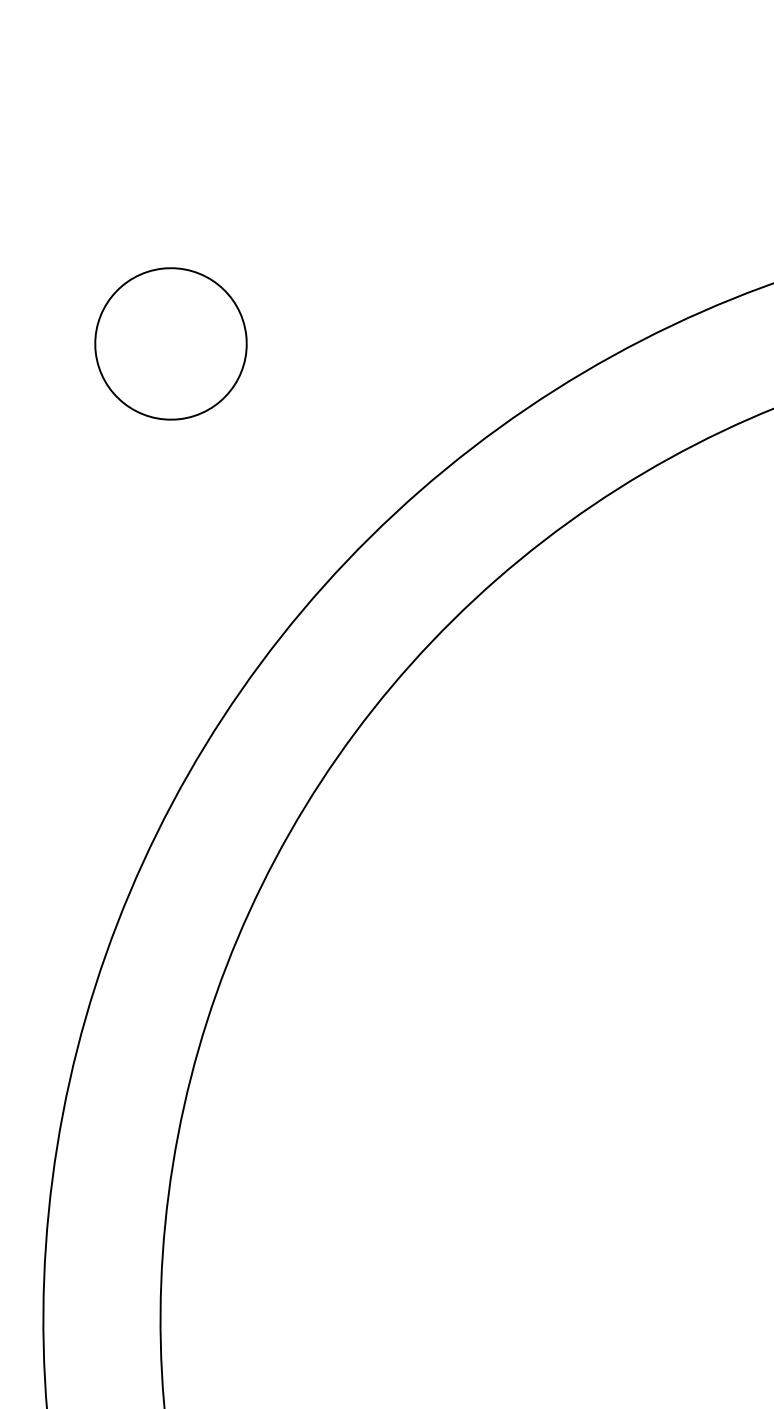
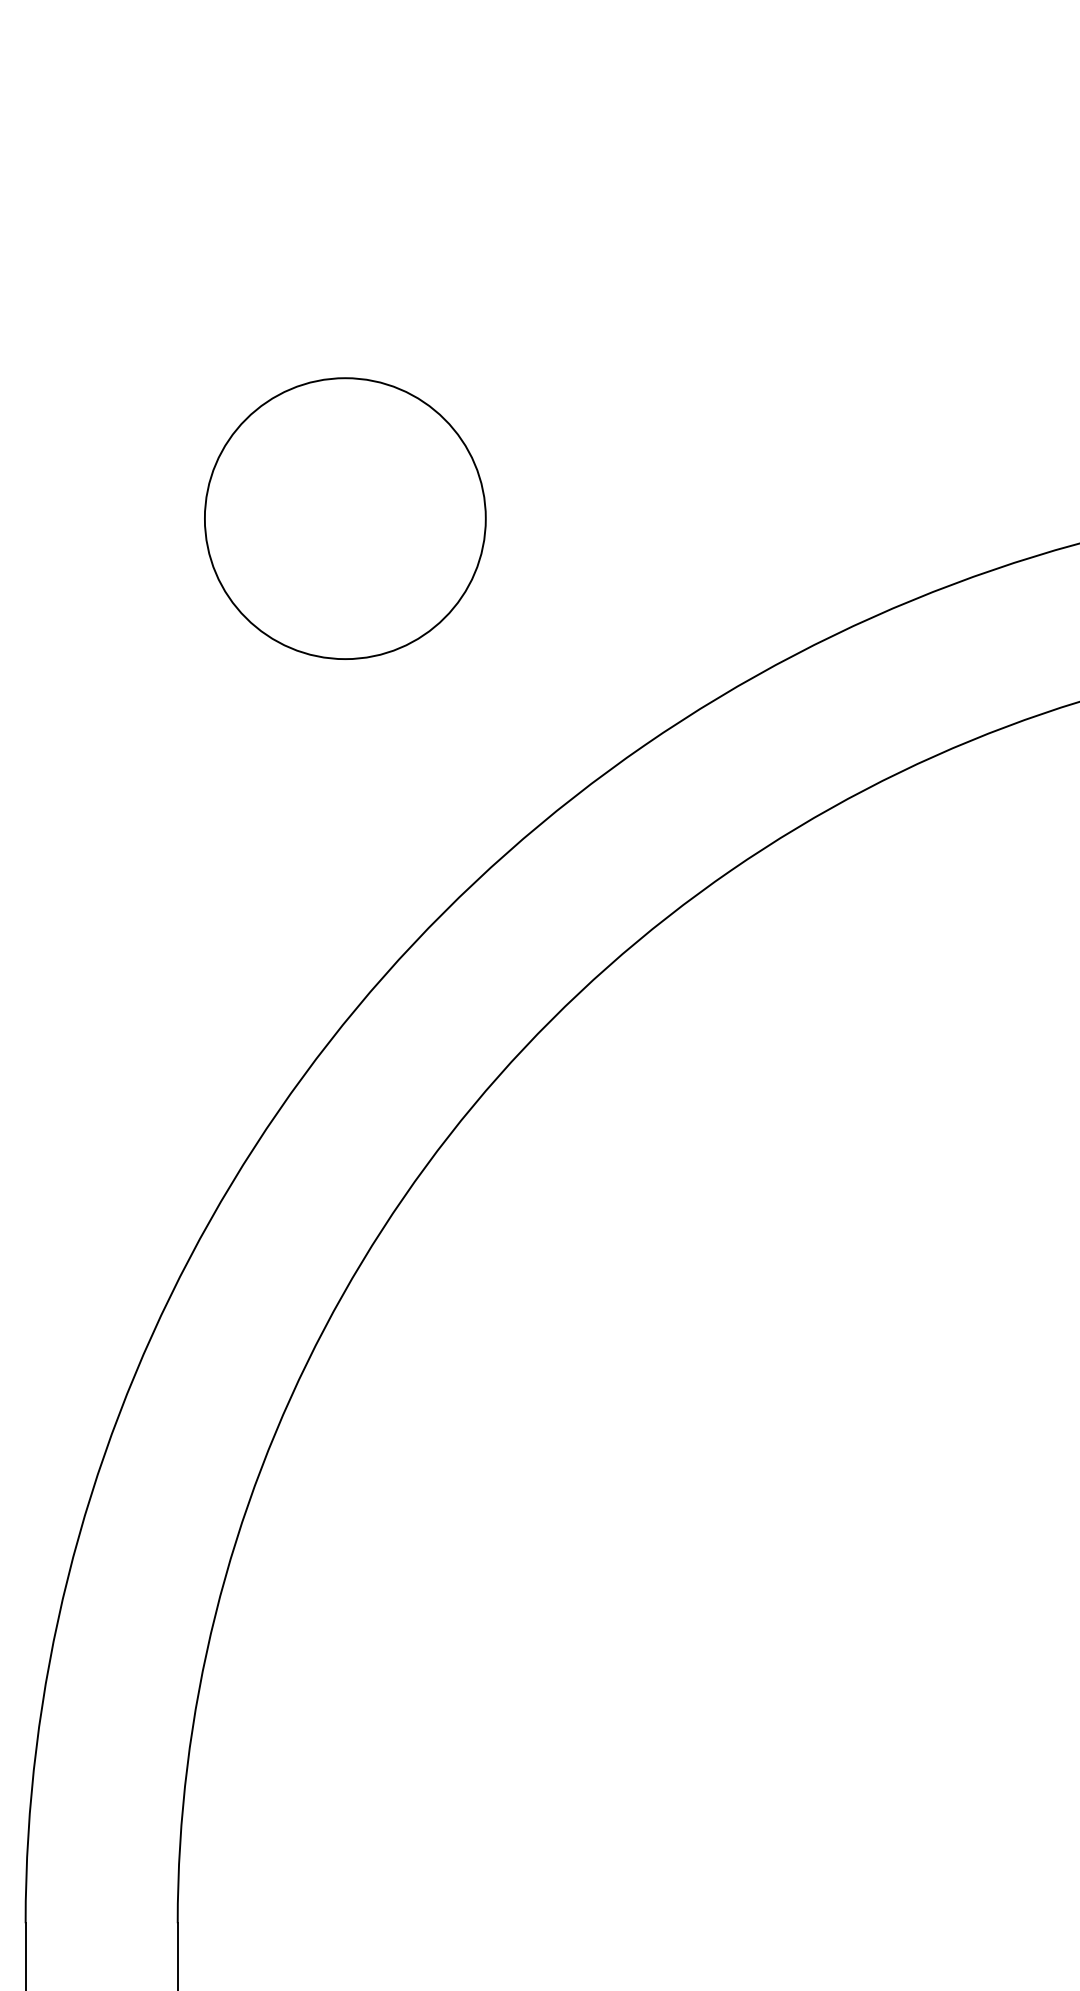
circle: (171, 343) -> (345, 518), size x1.43

